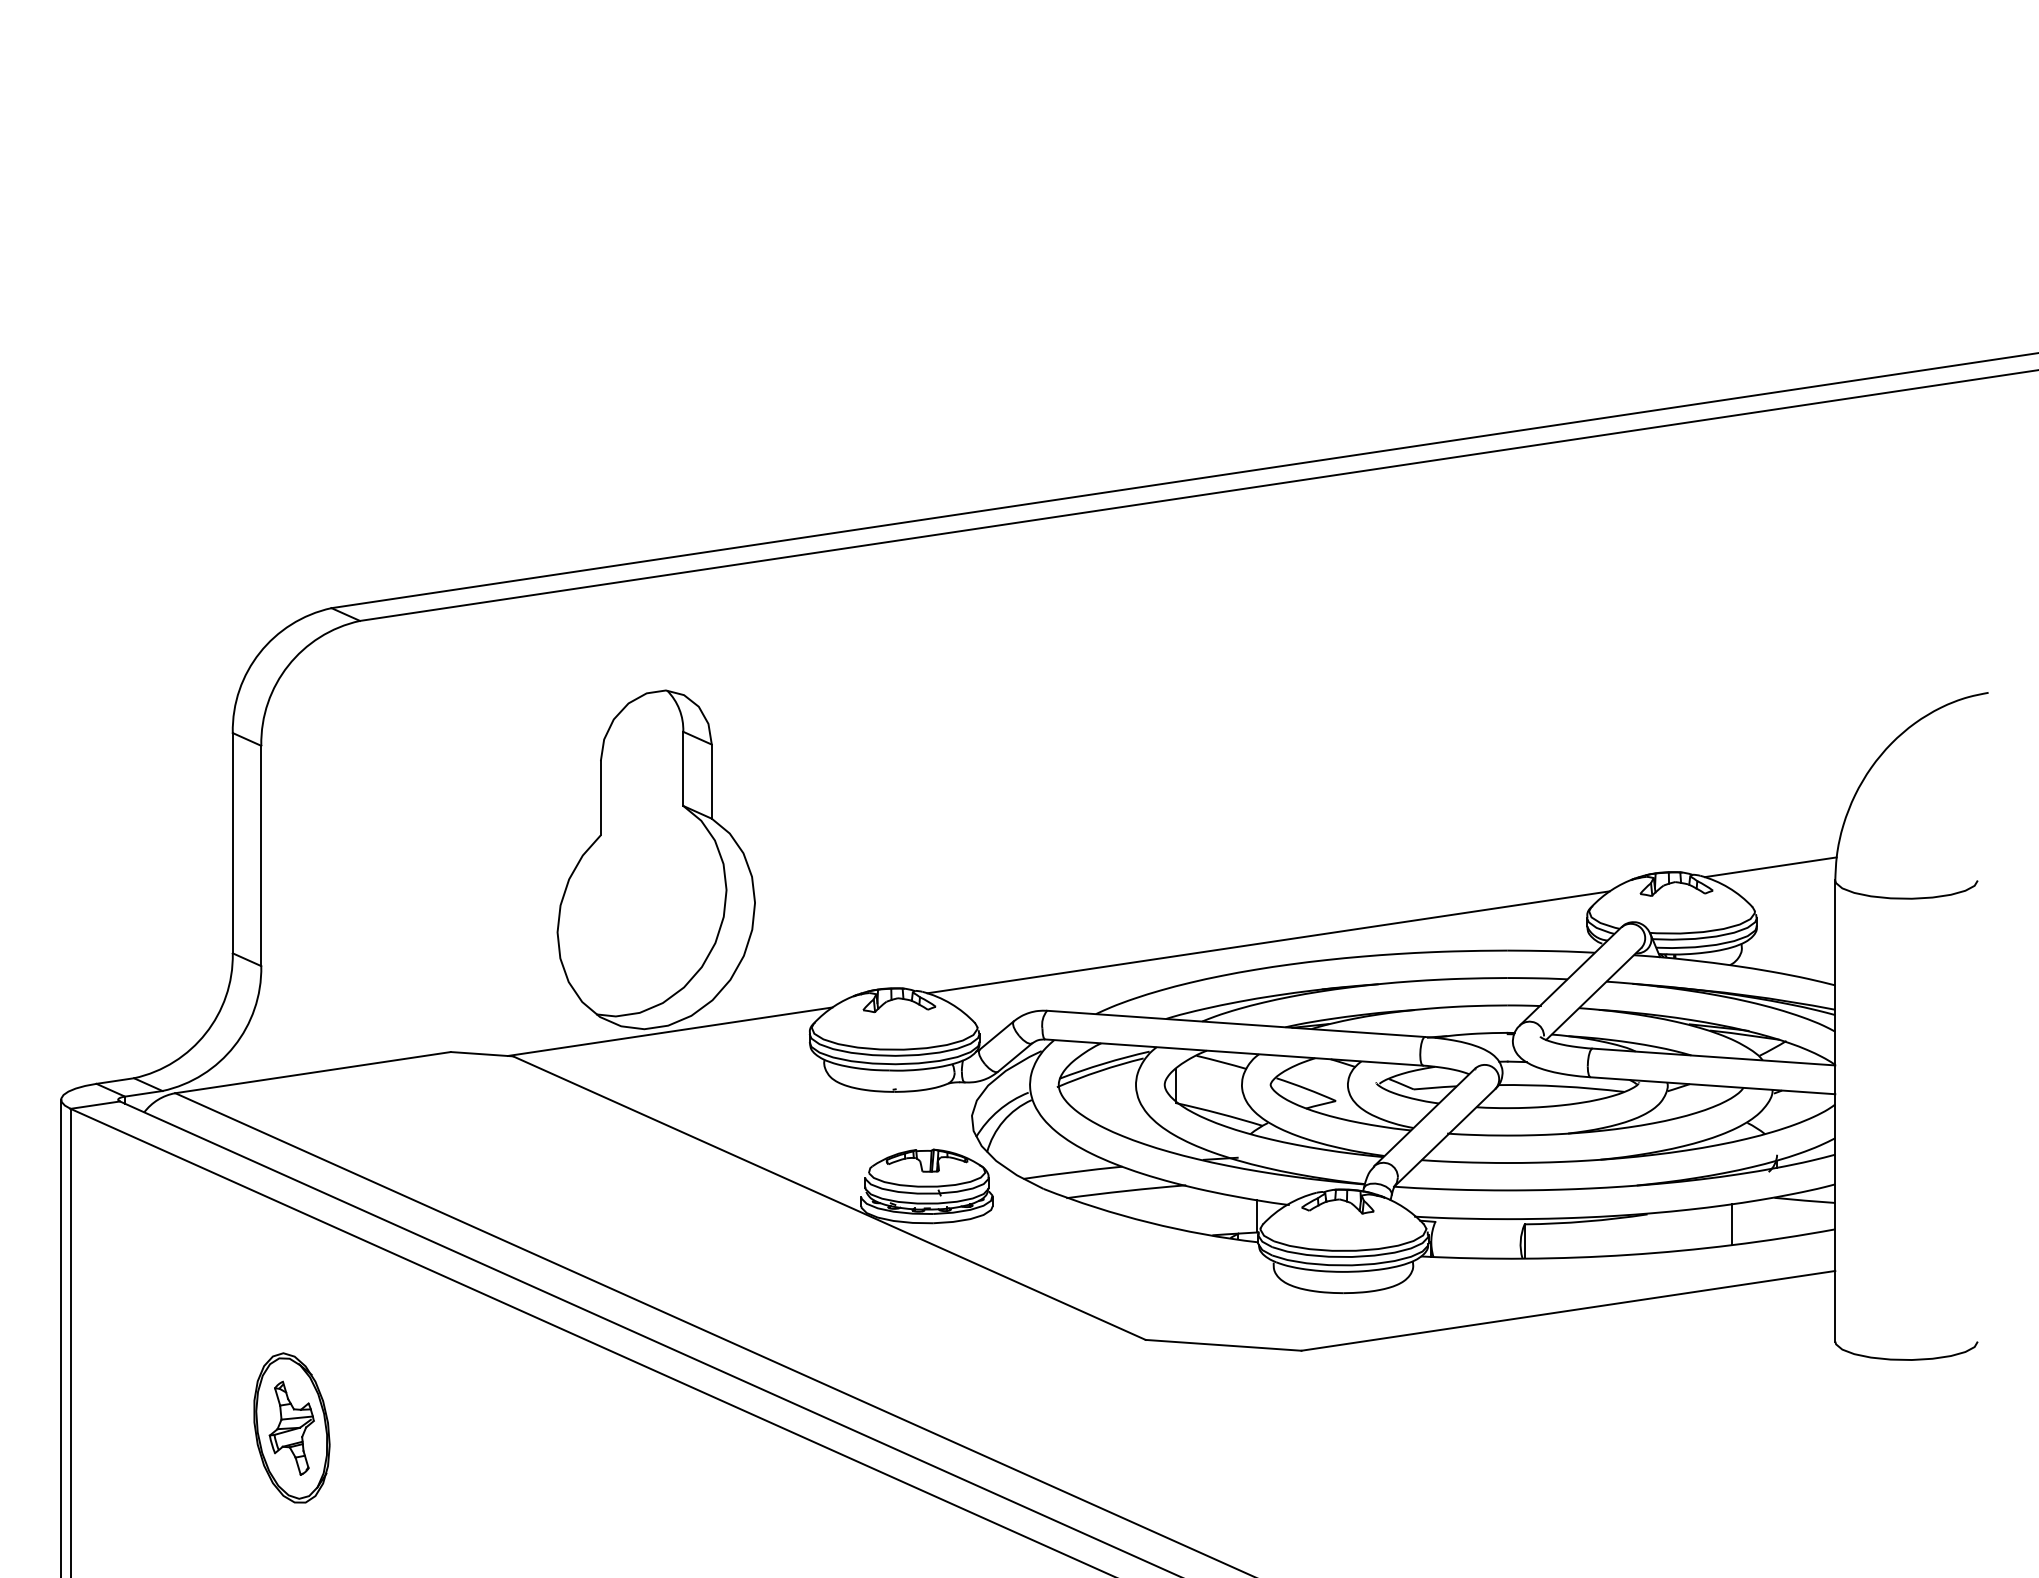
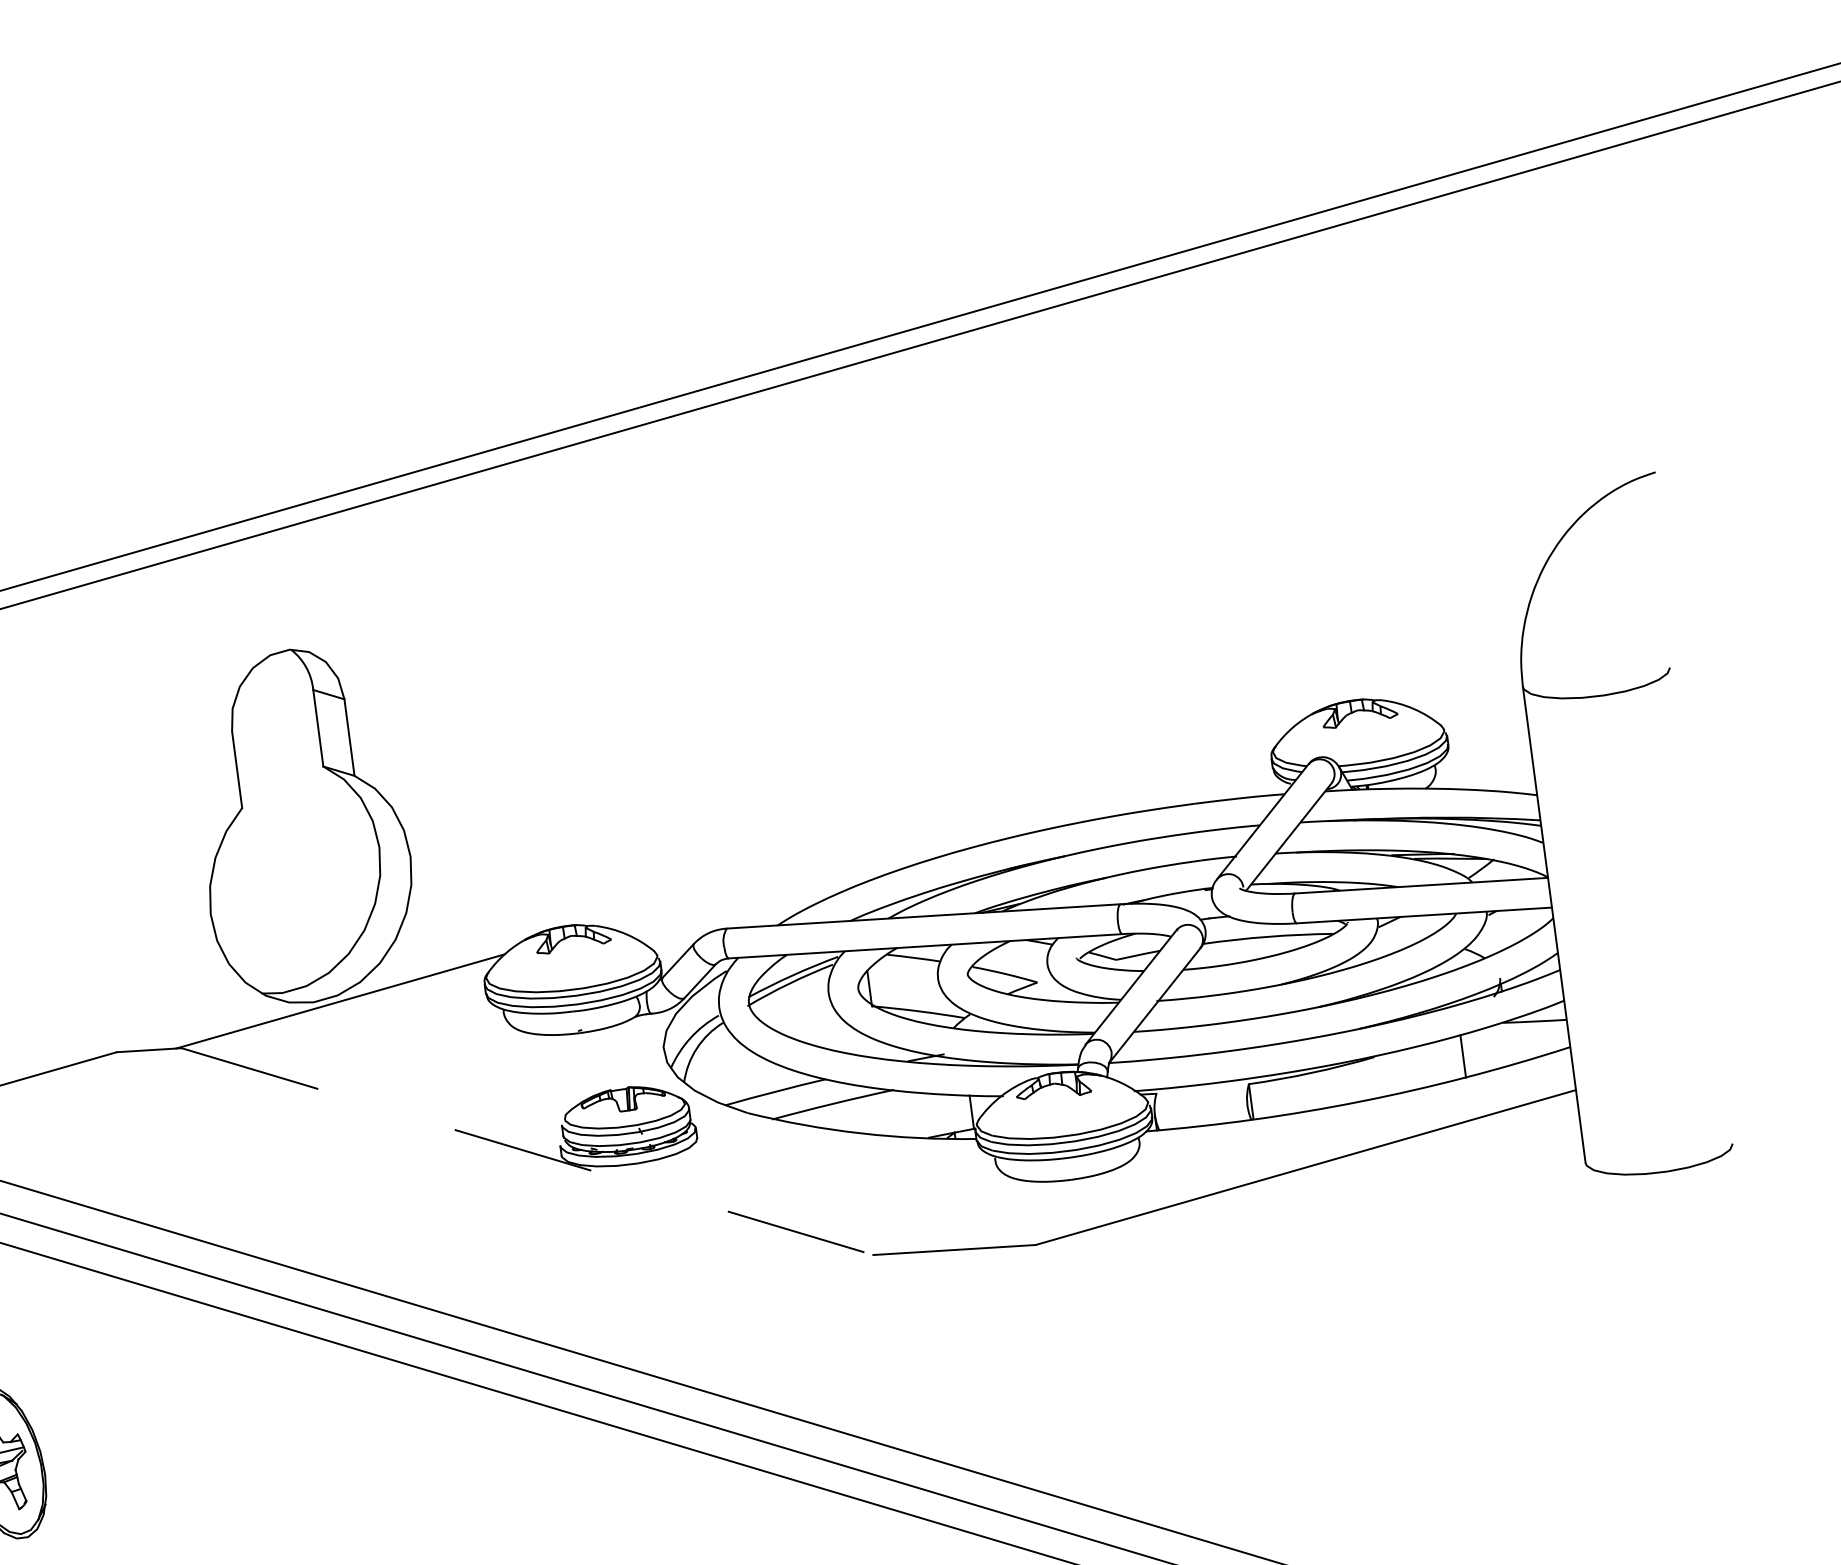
line: (1770, 867) -> (1454, 682), removed
line: (1268, 942) -> (946, 827), removed
line: (829, 1198) -> (527, 1151), solid -> dashed

